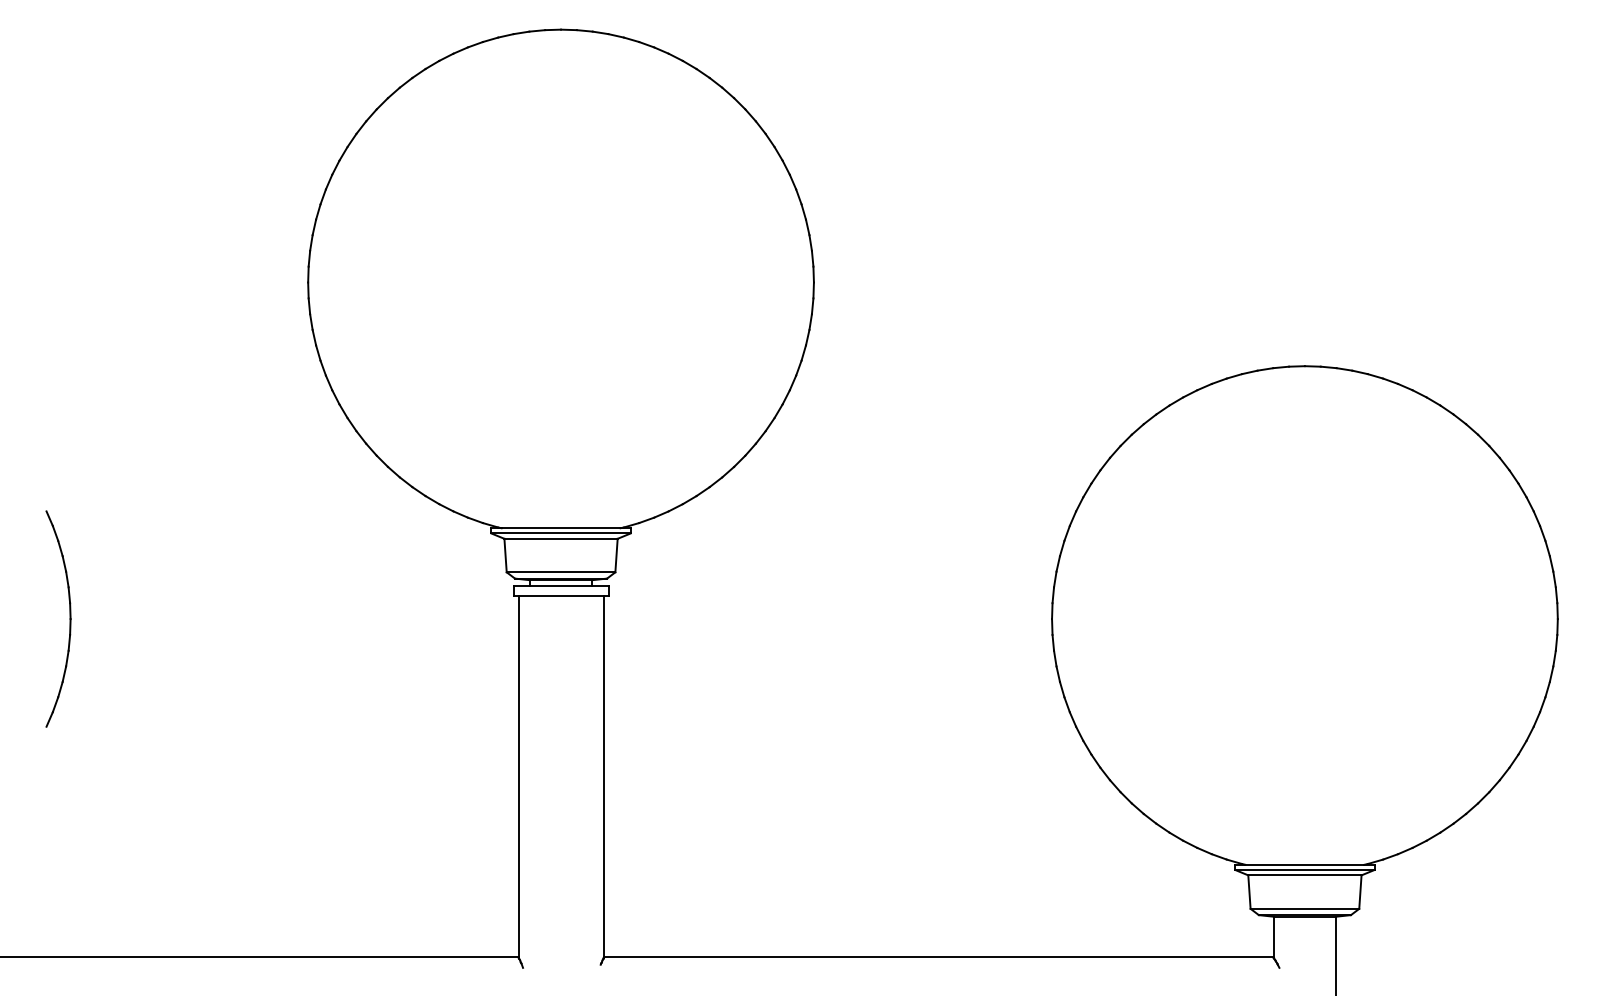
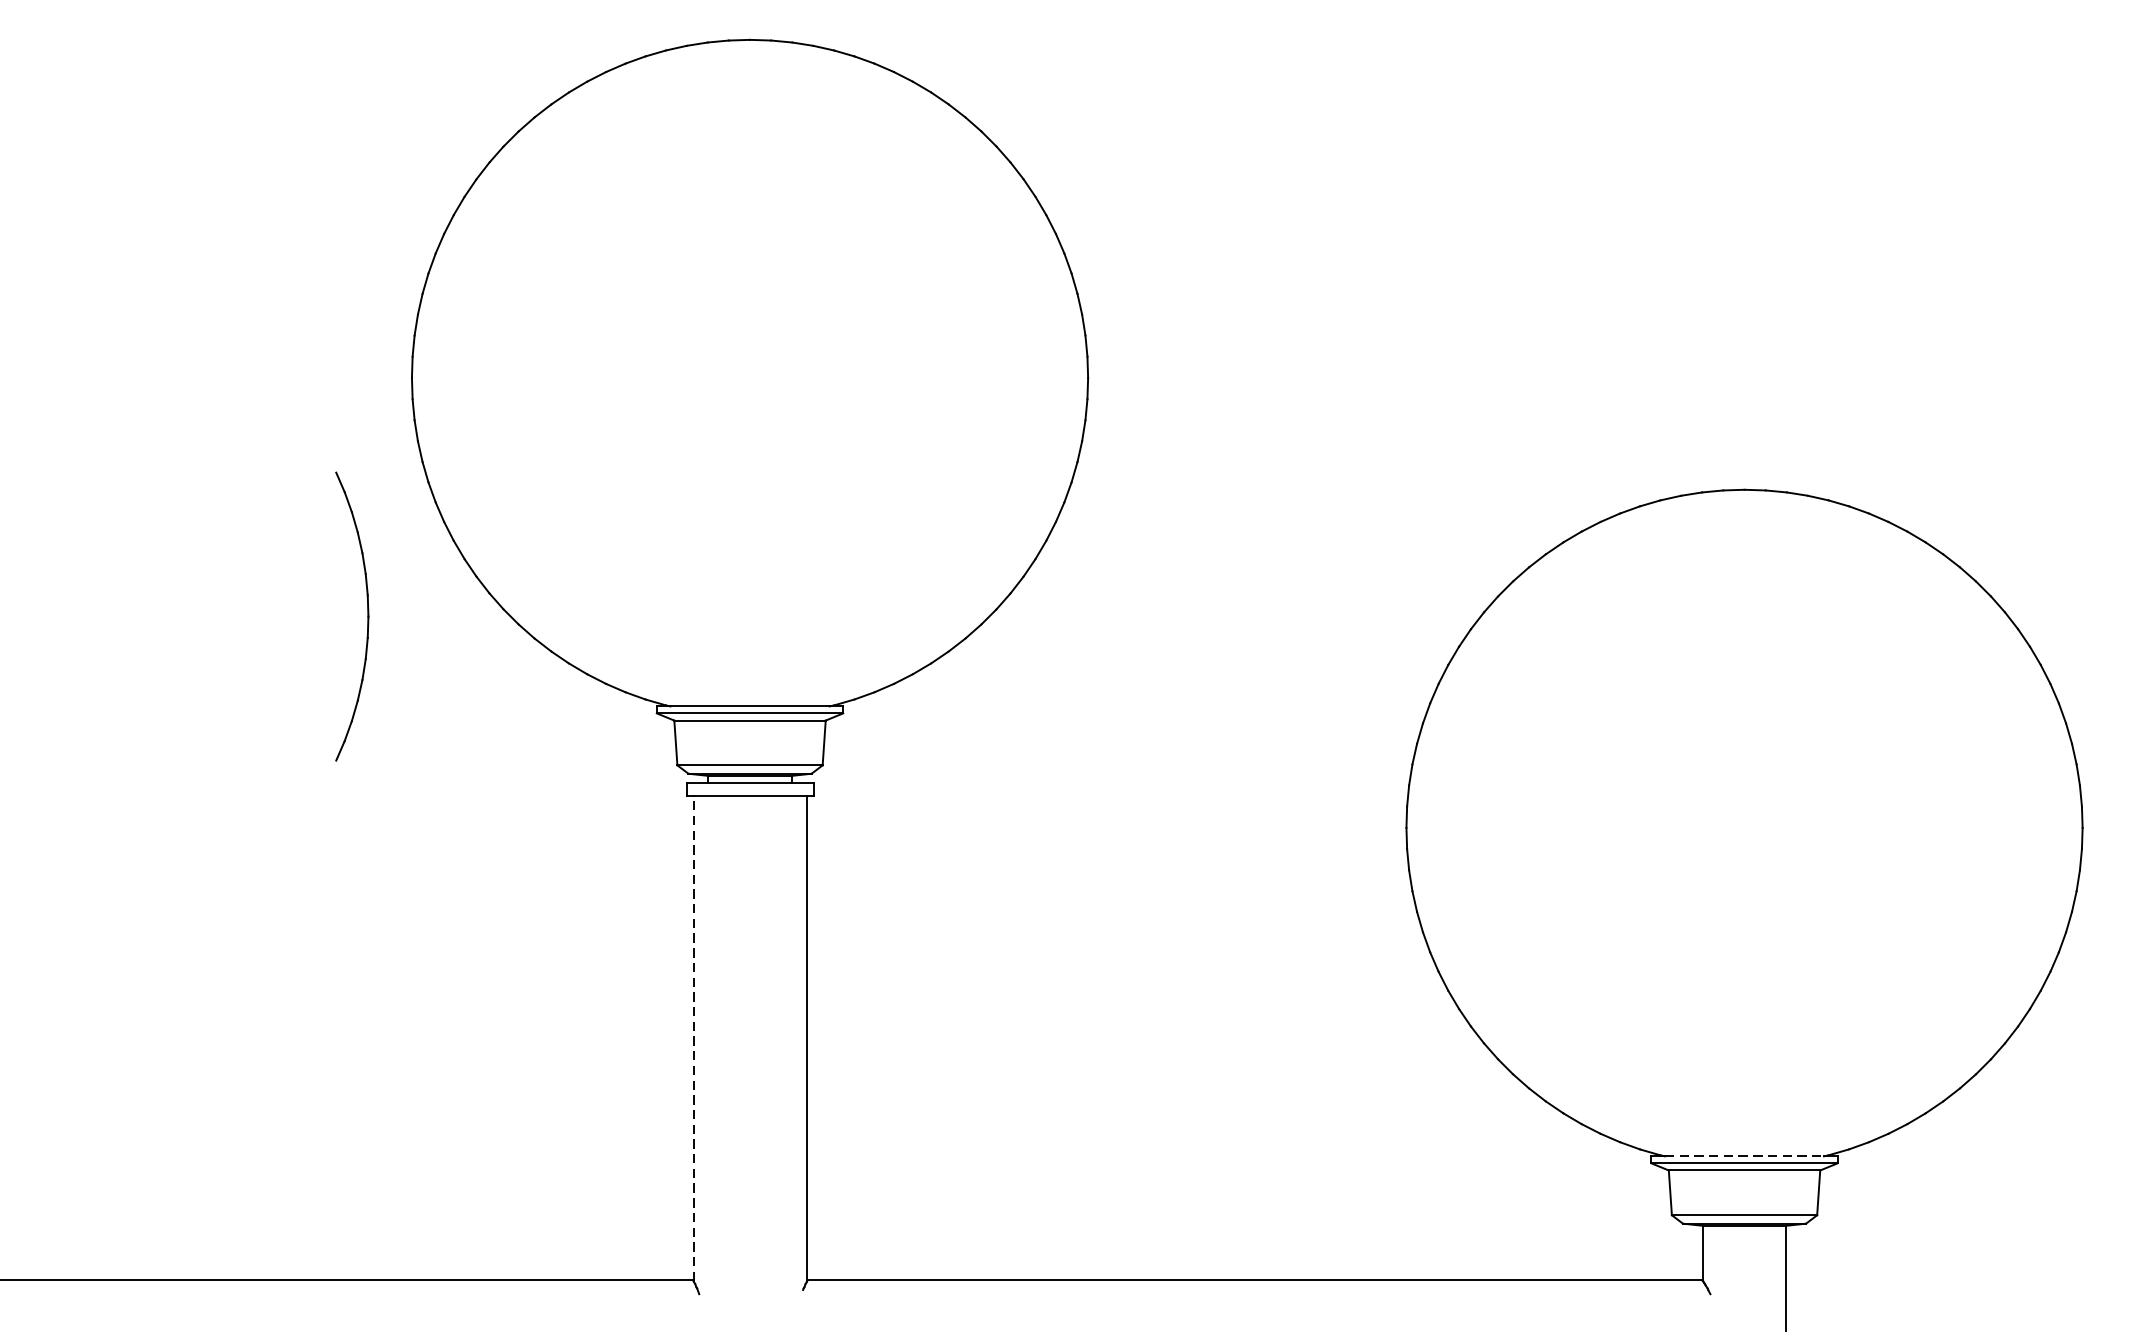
part: (69, 618) -> (366, 615), moved
line: (518, 776) -> (693, 1038), solid -> dashed
line: (1304, 864) -> (1743, 1155), solid -> dashed

